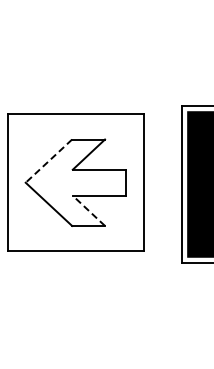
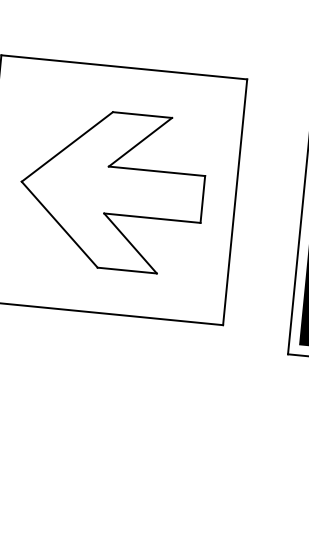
line: (48, 161) -> (66, 147), dashed -> solid
line: (88, 210) -> (129, 242), dashed -> solid

